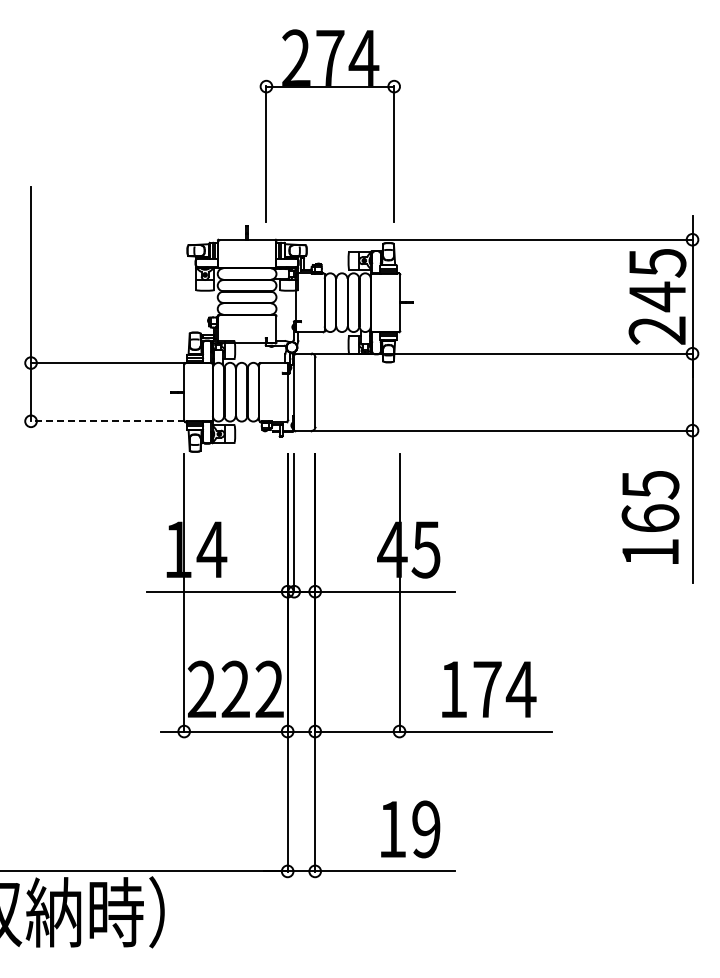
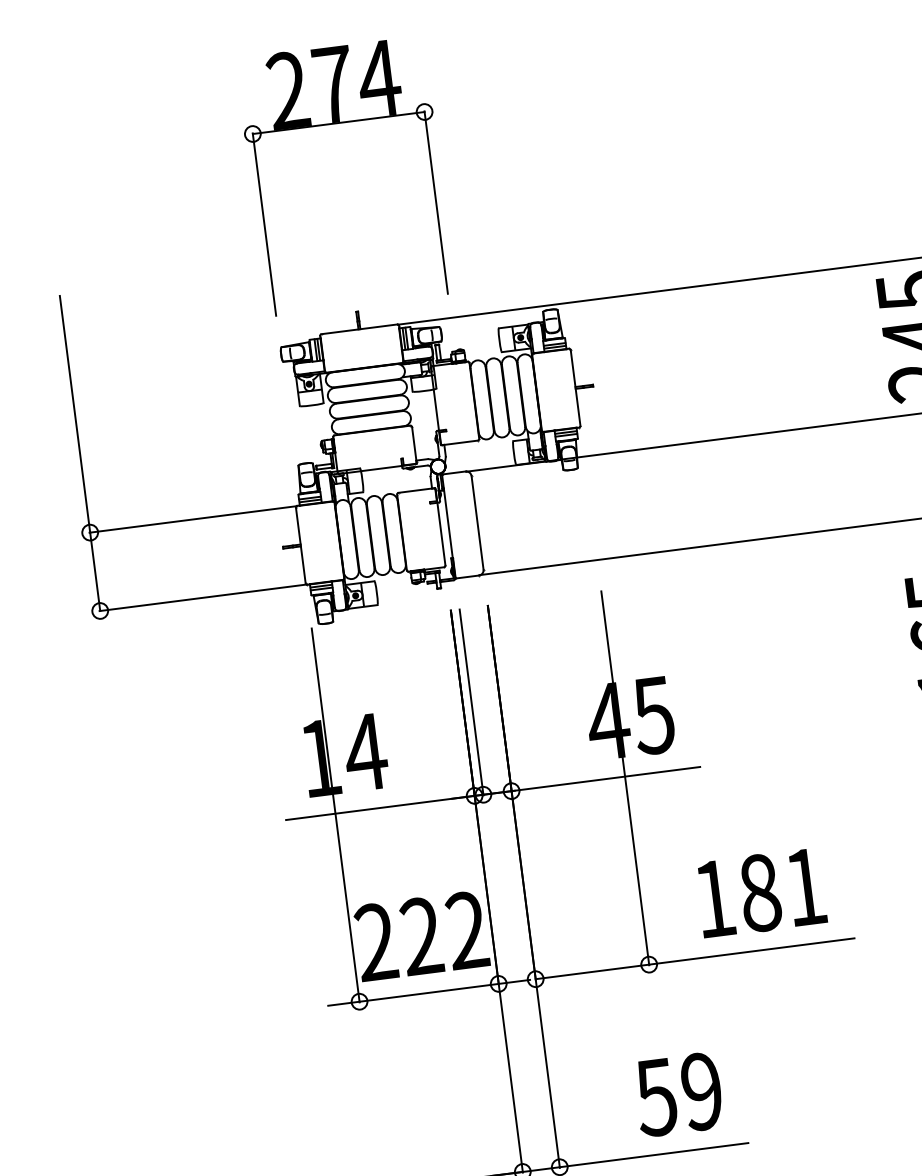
part: (329, 87) -> (337, 124), moved
line: (107, 421) -> (203, 598), dashed -> solid
text: (504, 689) -> (783, 890), 174 -> 181
text: (391, 829) -> (655, 1097), 19 -> 59

